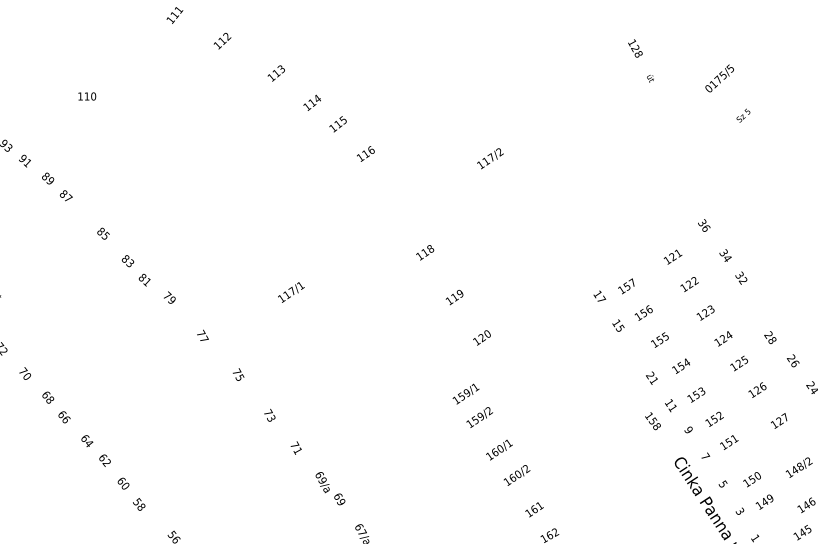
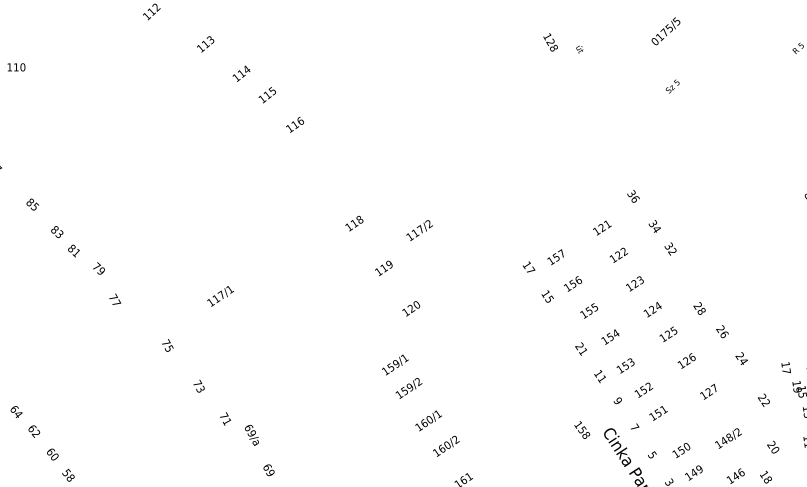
text: (635, 48) -> (550, 42), moved
text: (719, 78) -> (665, 31), moved
text: (490, 158) -> (419, 230), moved
text: (291, 292) -> (220, 296), moved
text: (202, 334) -> (114, 298), moved
text: (652, 421) -> (581, 430), moved
text: (322, 482) -> (251, 435), moved

